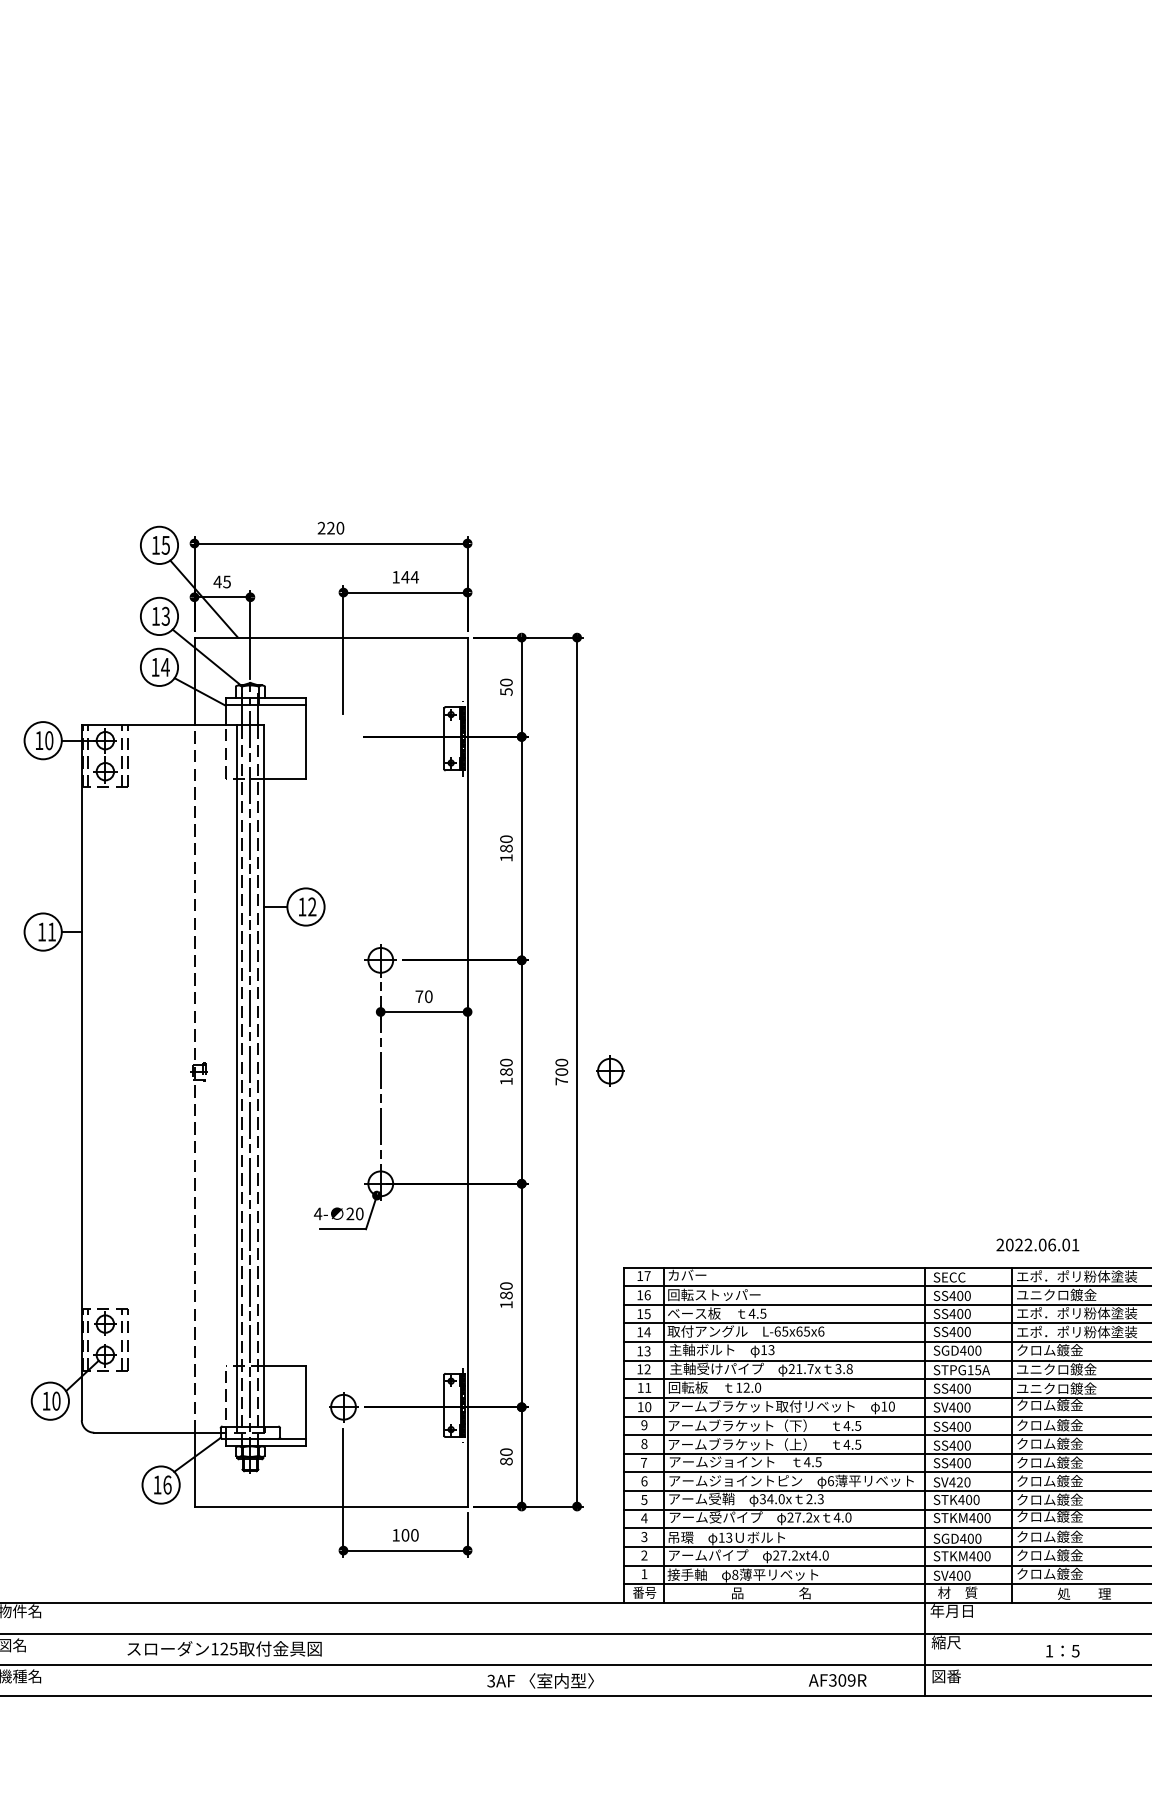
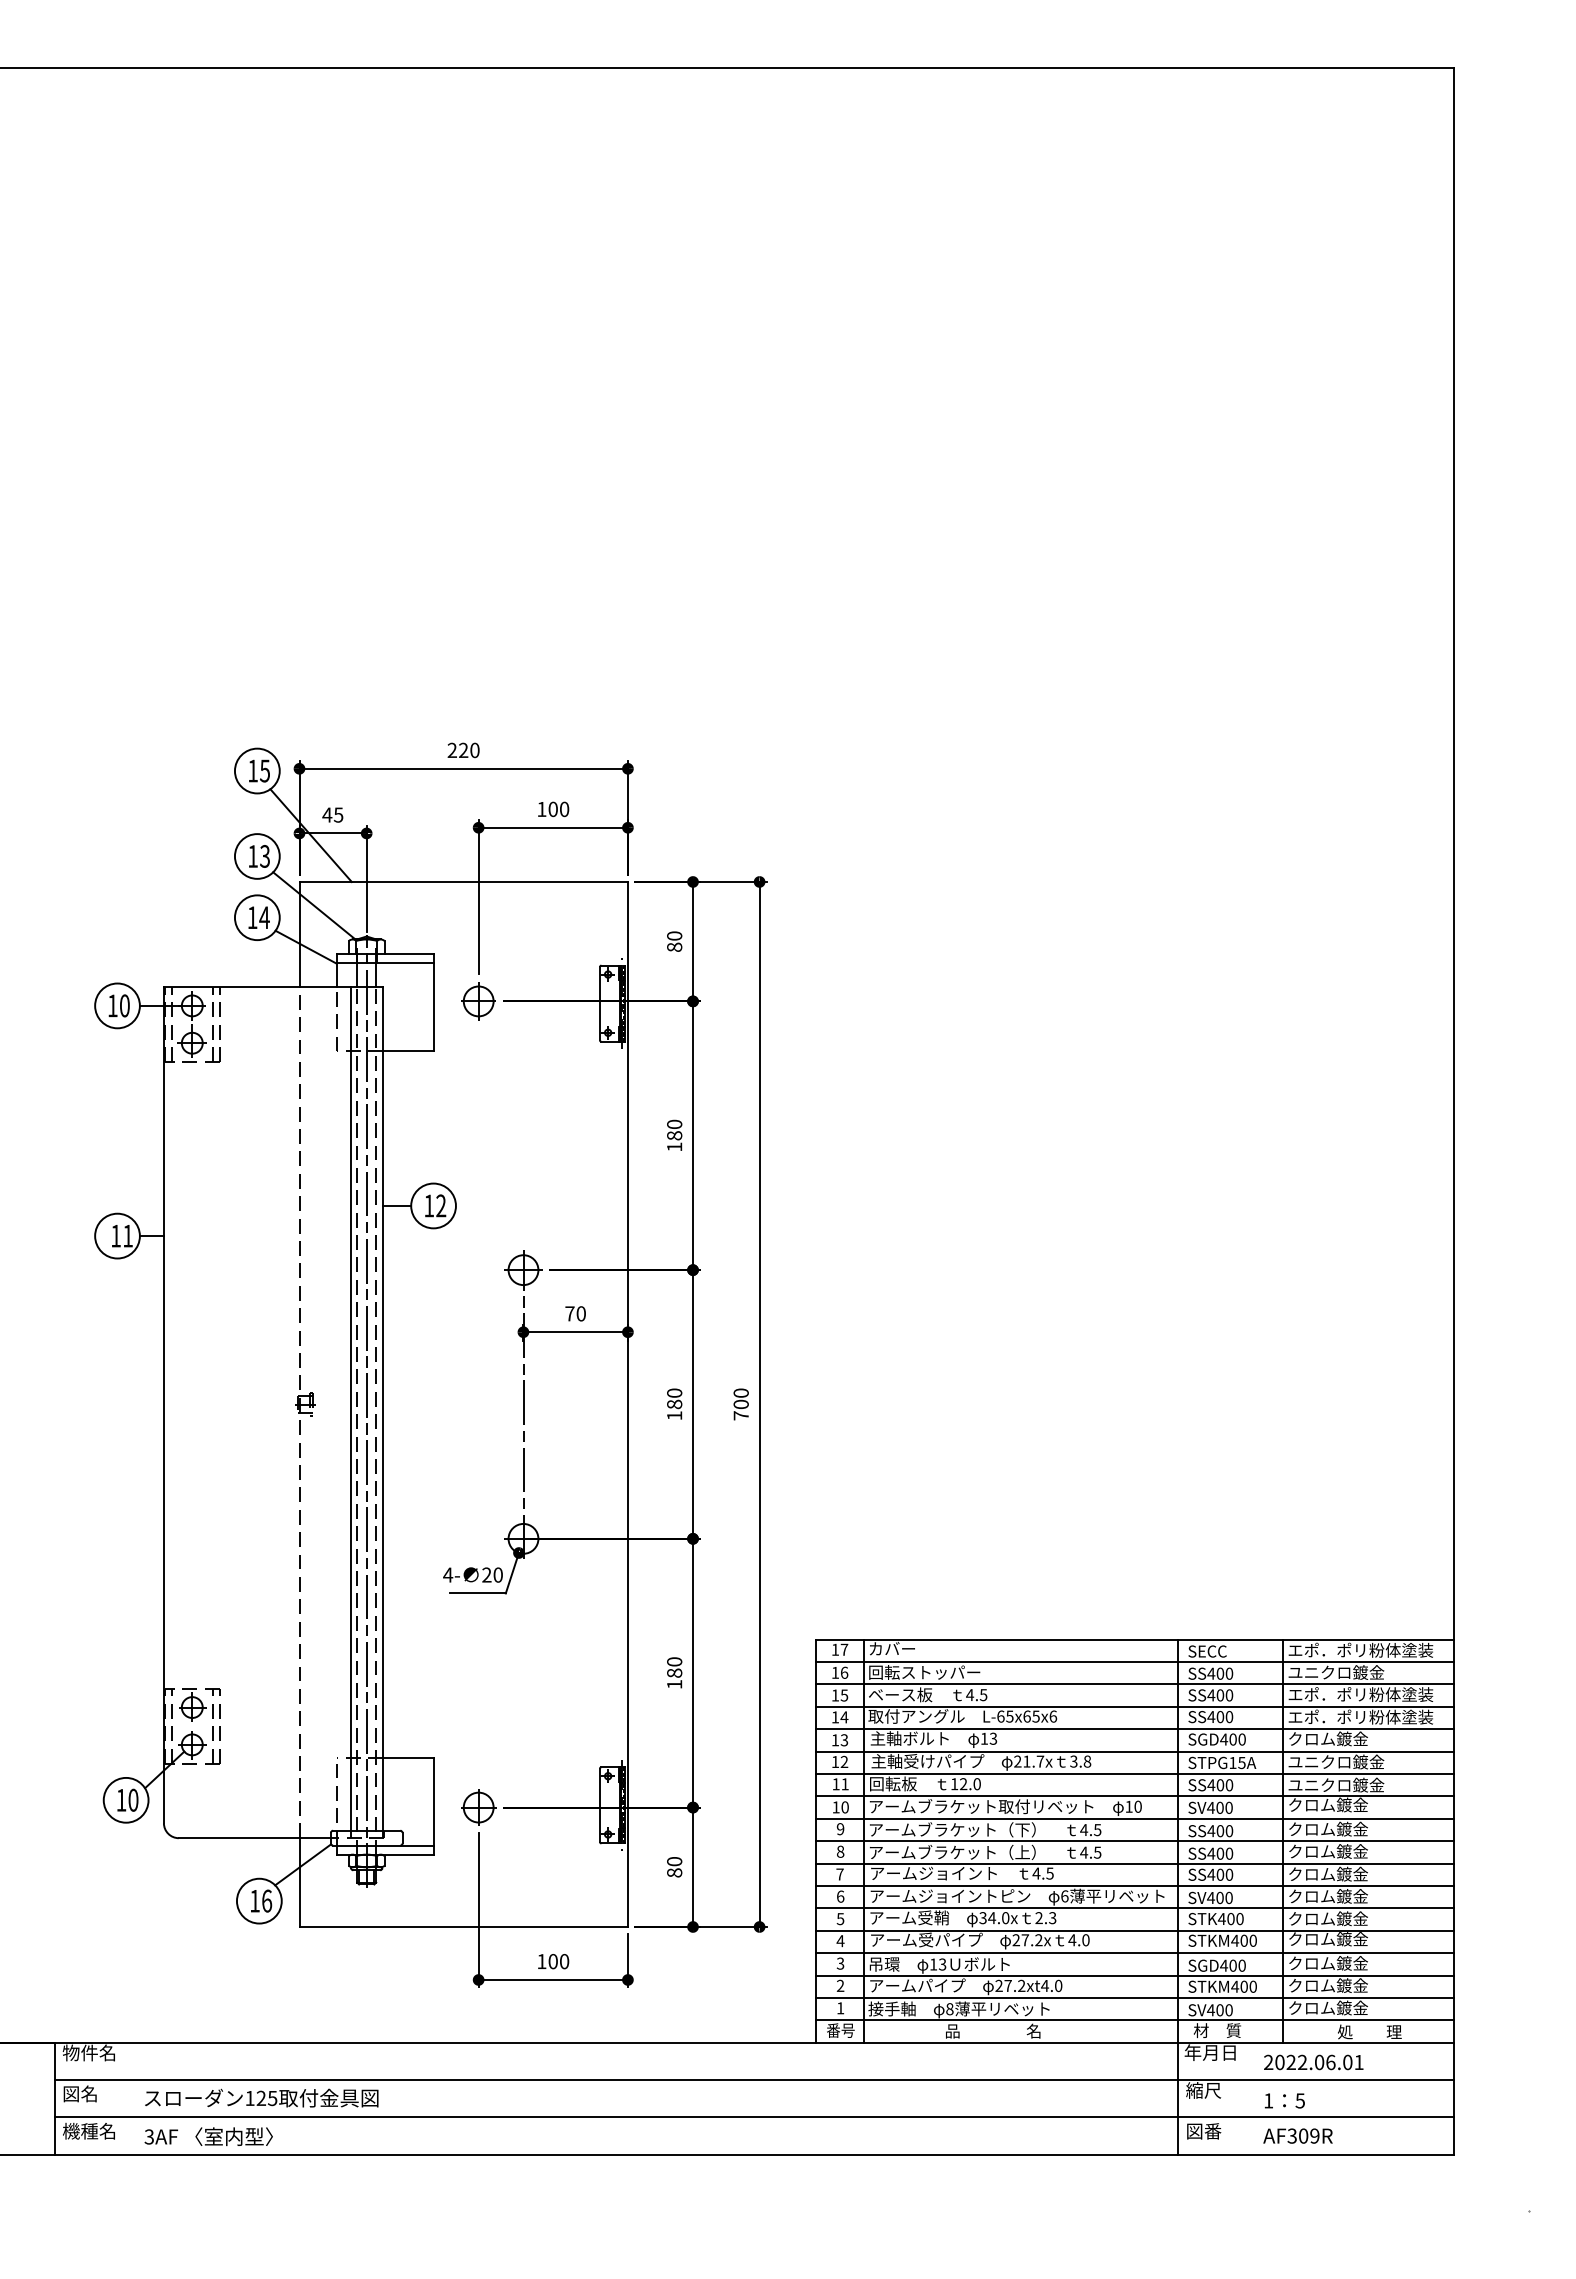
text: (409, 577) -> (558, 809), 144 -> 100
text: (506, 692) -> (674, 947), 50 -> 80
part: (610, 1071) -> (478, 1001), moved
text: (1037, 1245) -> (1313, 2062), moved
text: (959, 1482) -> (1219, 1898), SV420 -> SV400
text: (224, 1648) -> (261, 2097), moved
text: (1062, 1650) -> (1284, 2100), moved
text: (837, 1679) -> (1297, 2135), moved
text: (540, 1680) -> (208, 2136), moved

